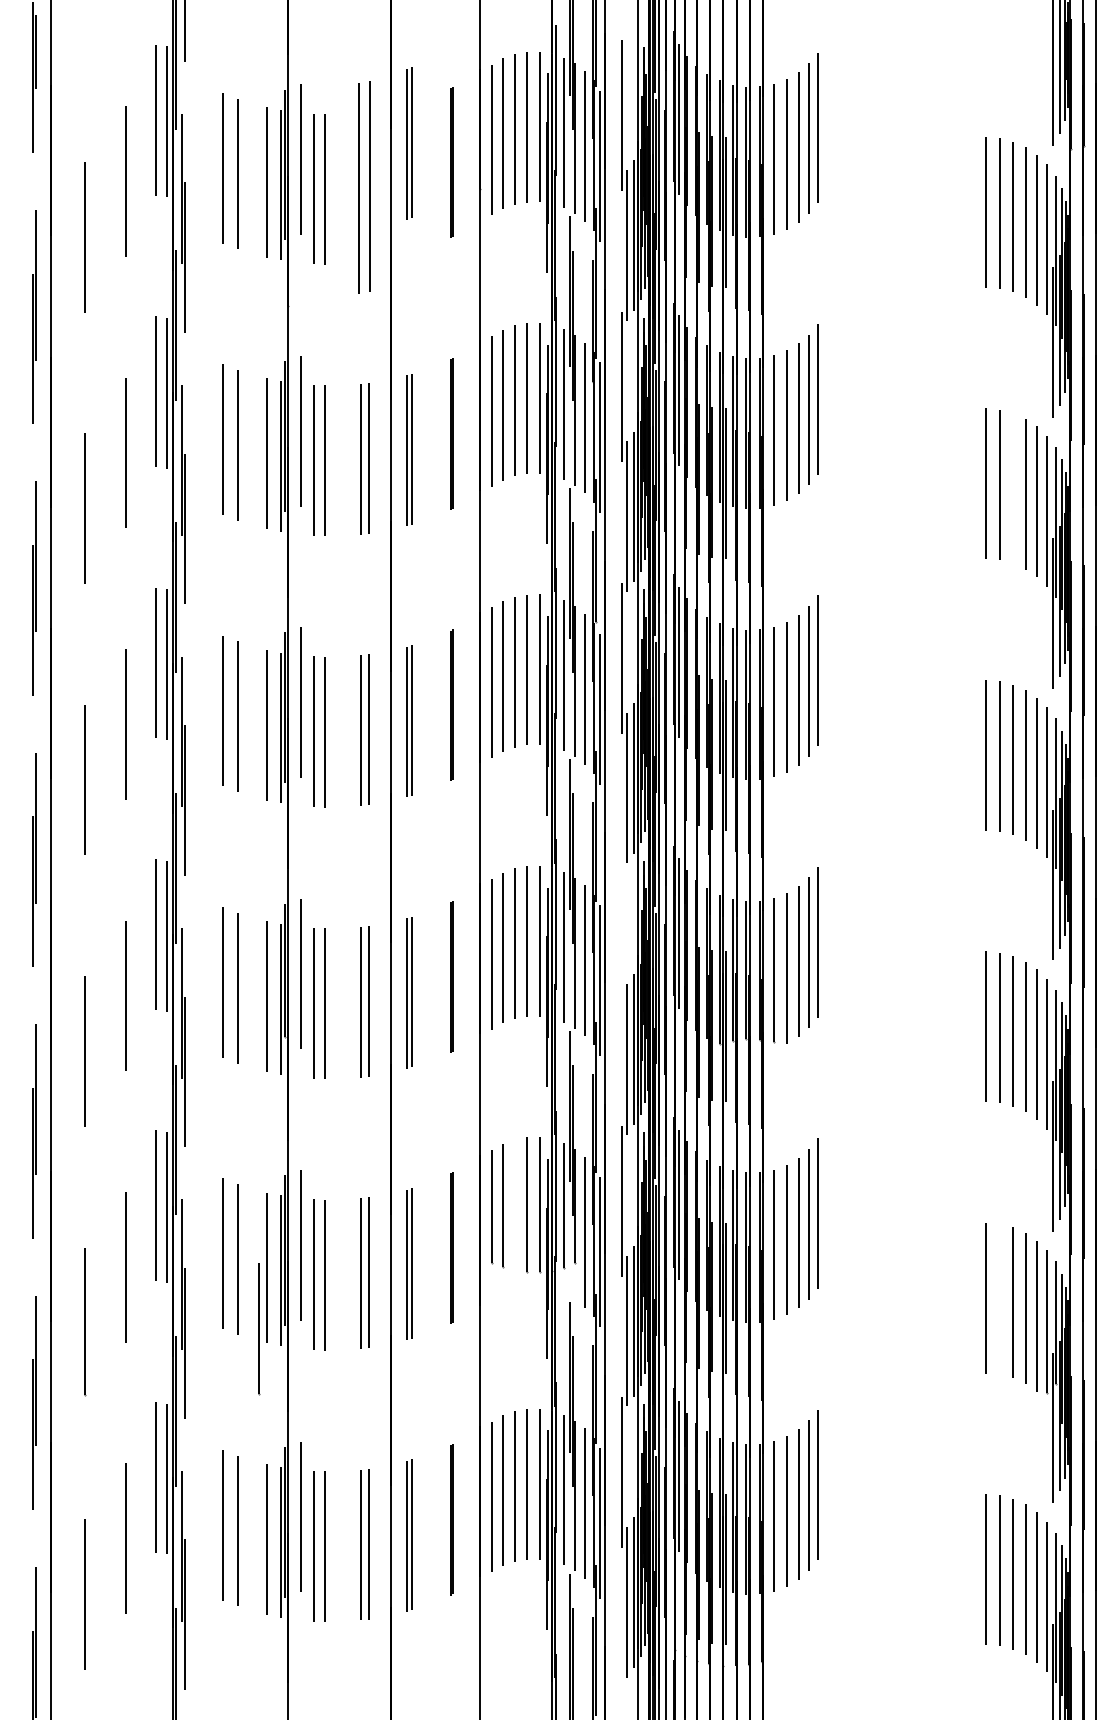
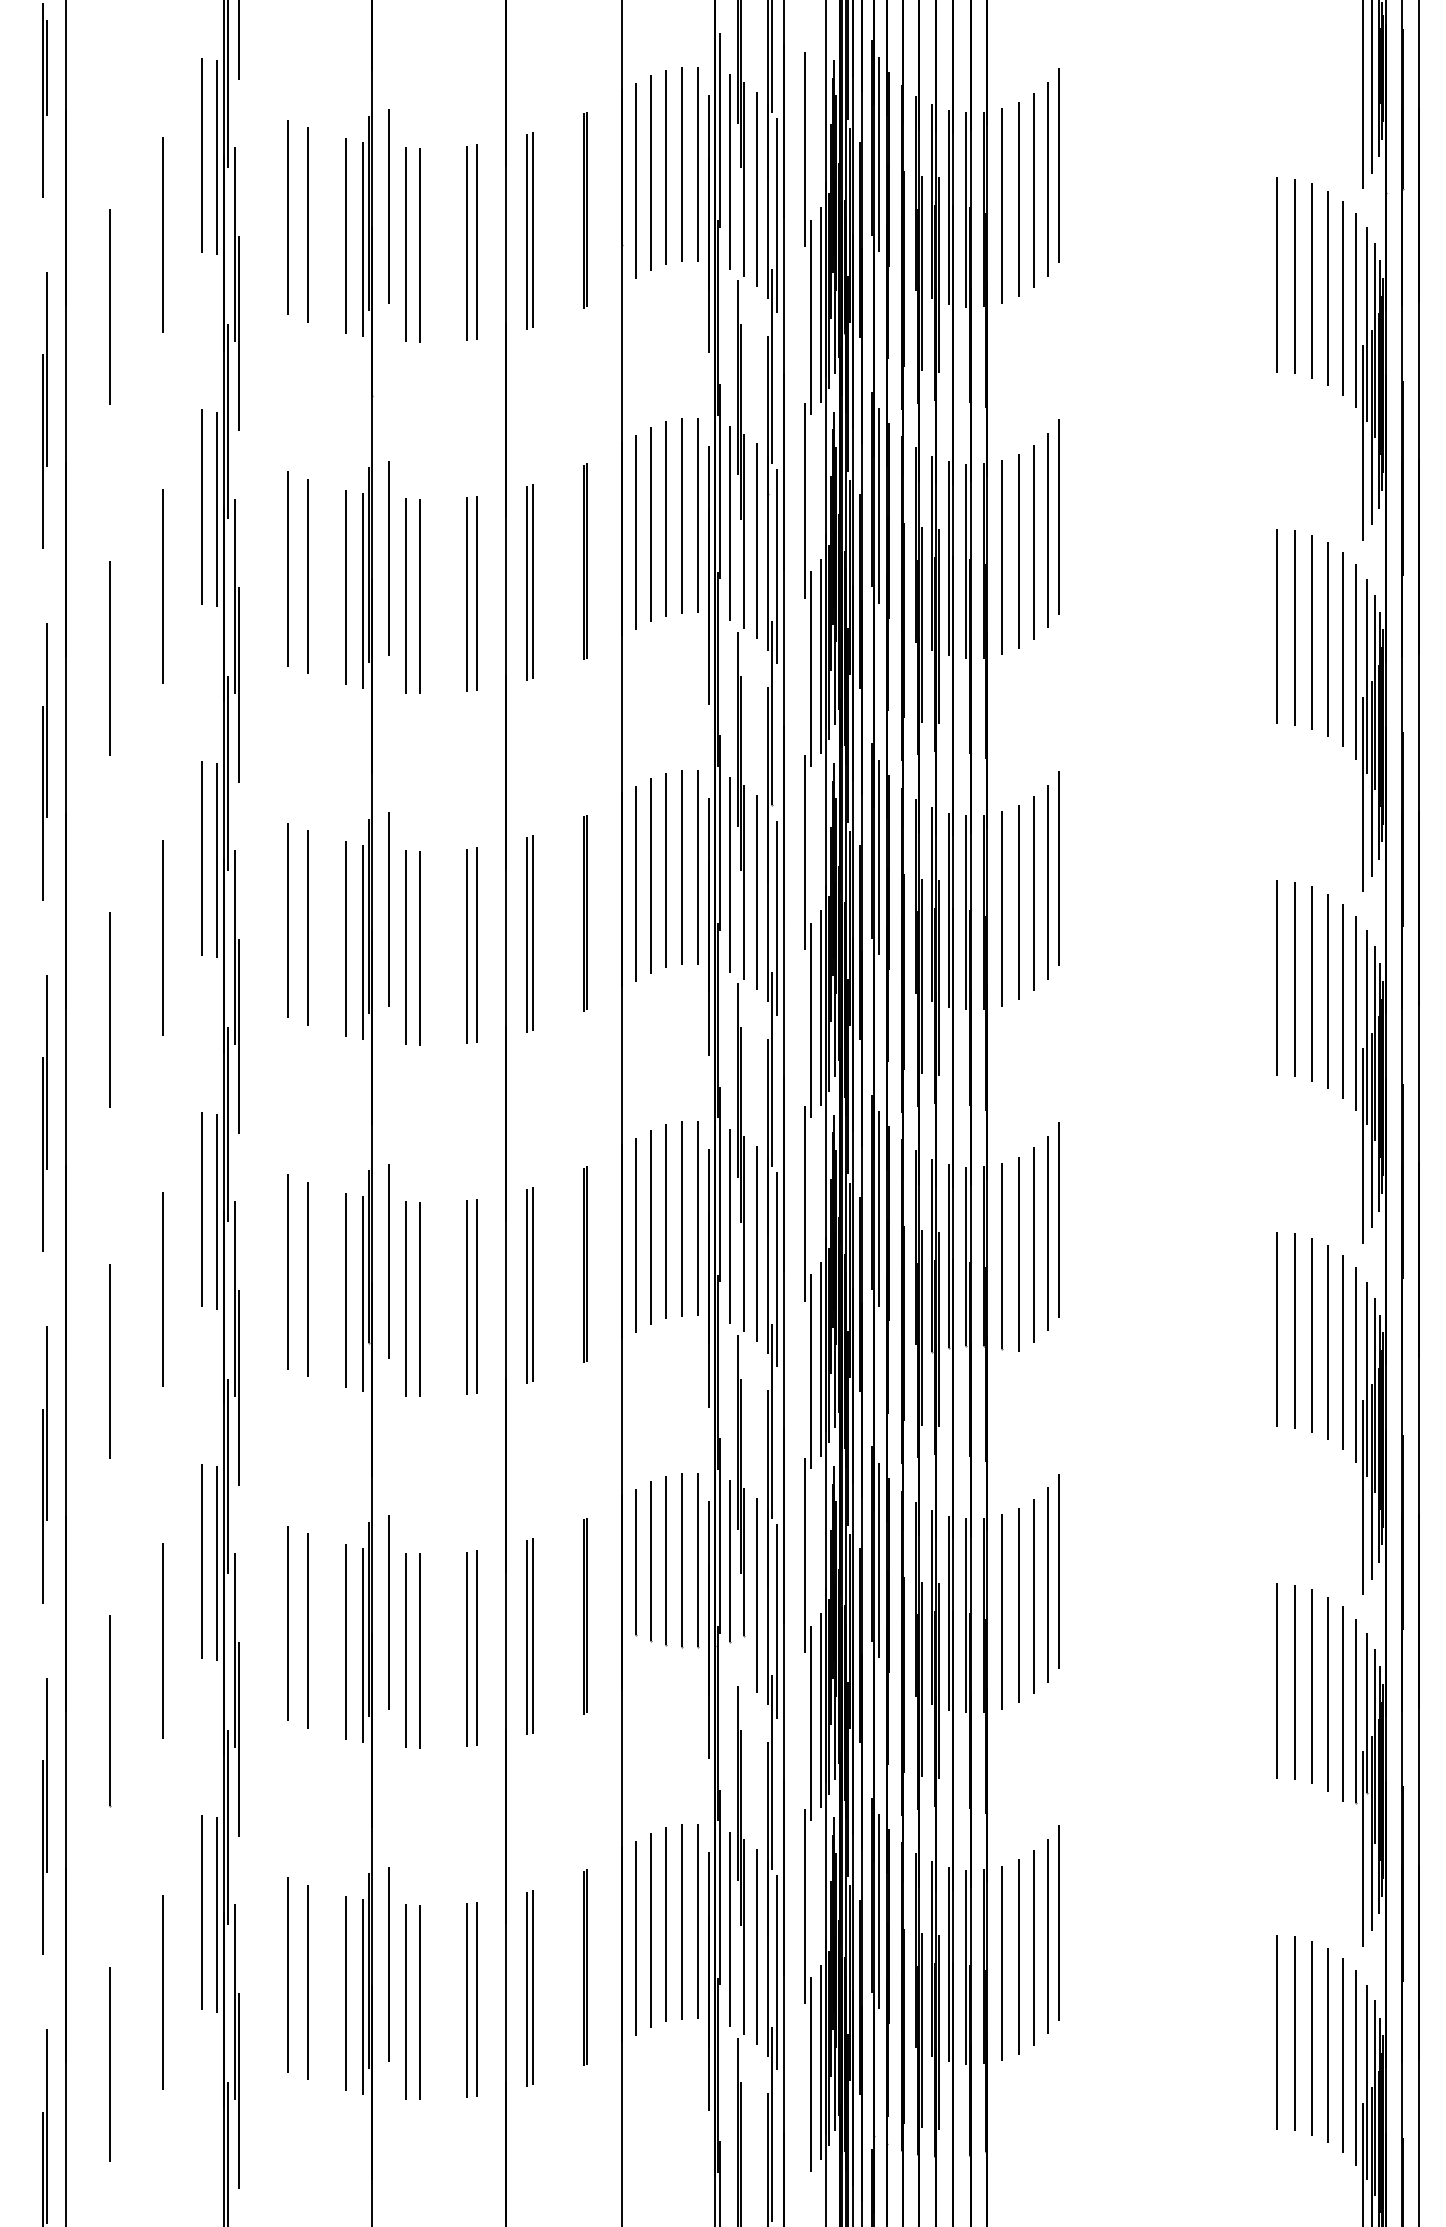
part: (409, 143) -> (530, 231), moved
part: (364, 187) -> (471, 242), size x0.71
line: (1013, 488) -> (1312, 632), added
line: (621, 929) -> (804, 1203), added
line: (999, 1298) -> (1294, 1681), added
line: (259, 1329) -> (667, 1562), moved

